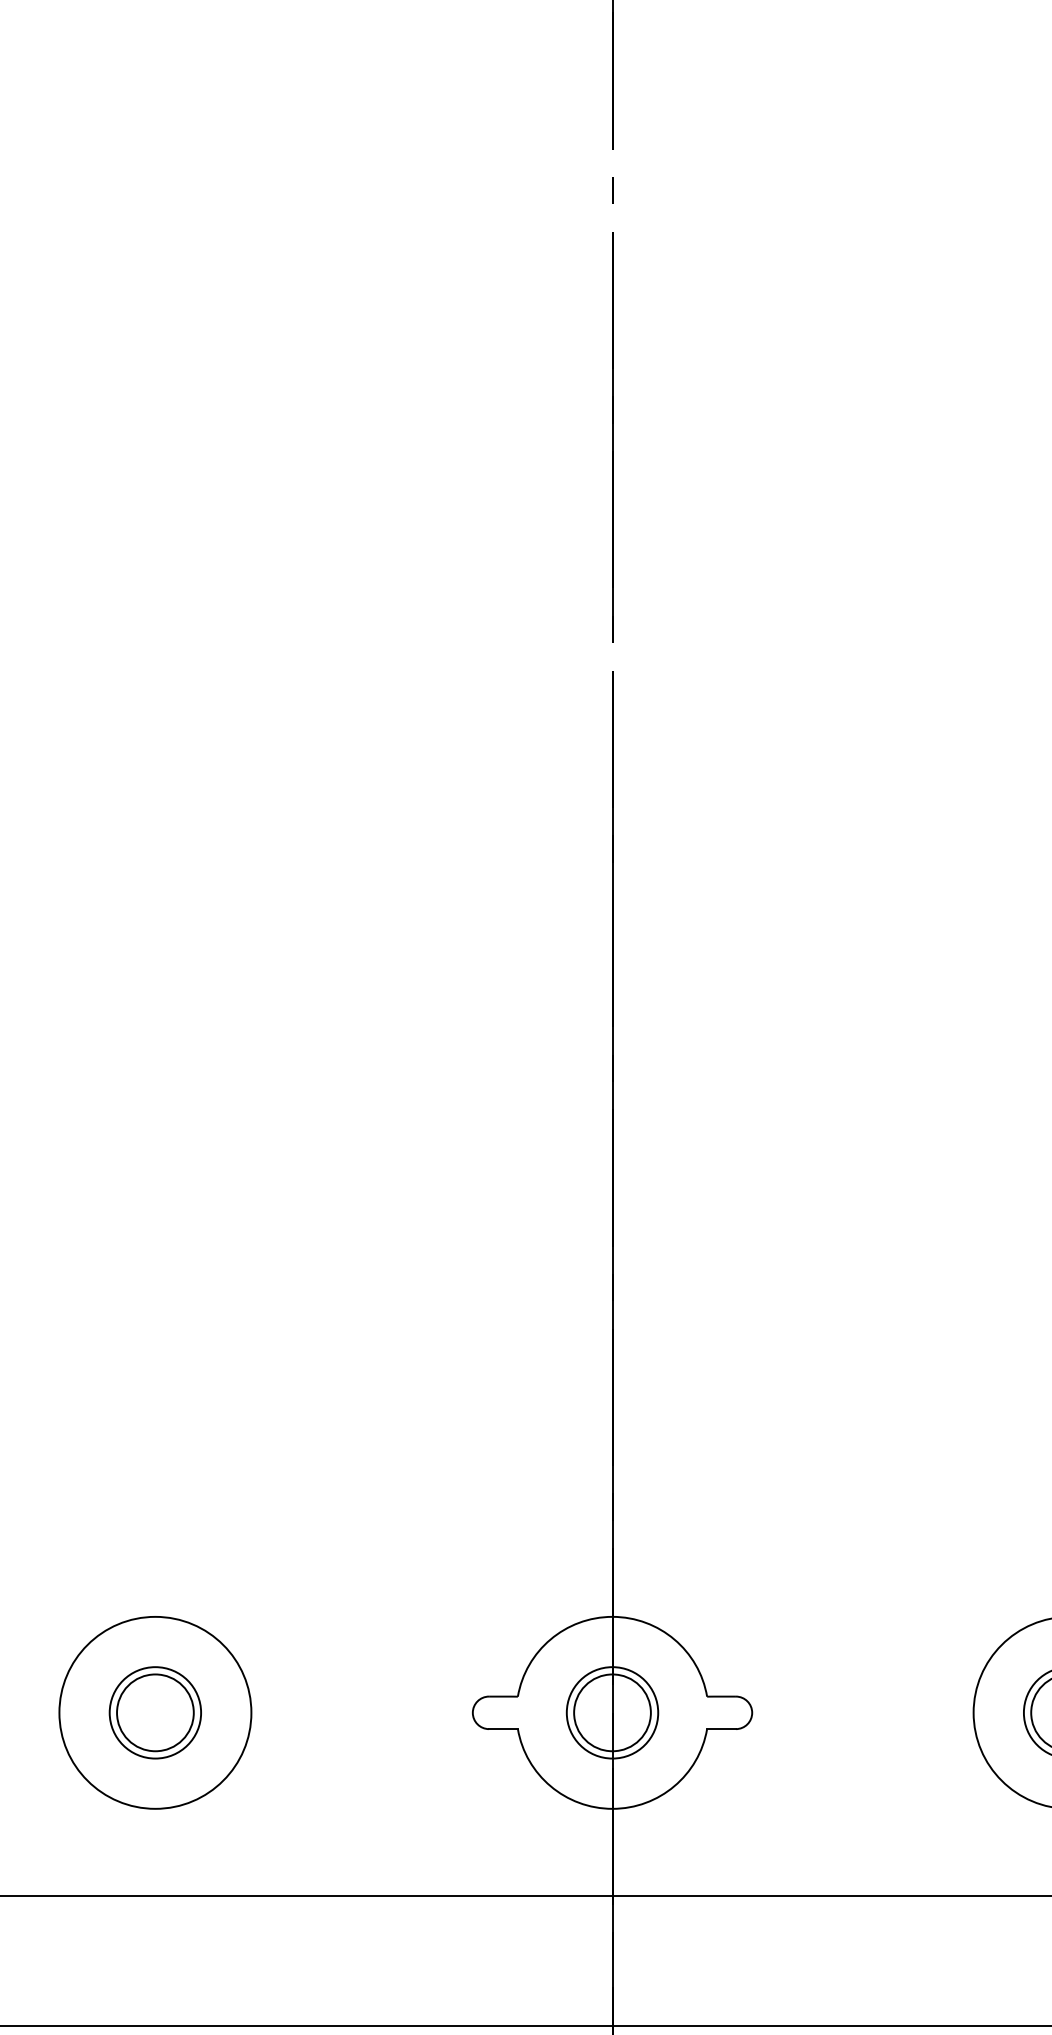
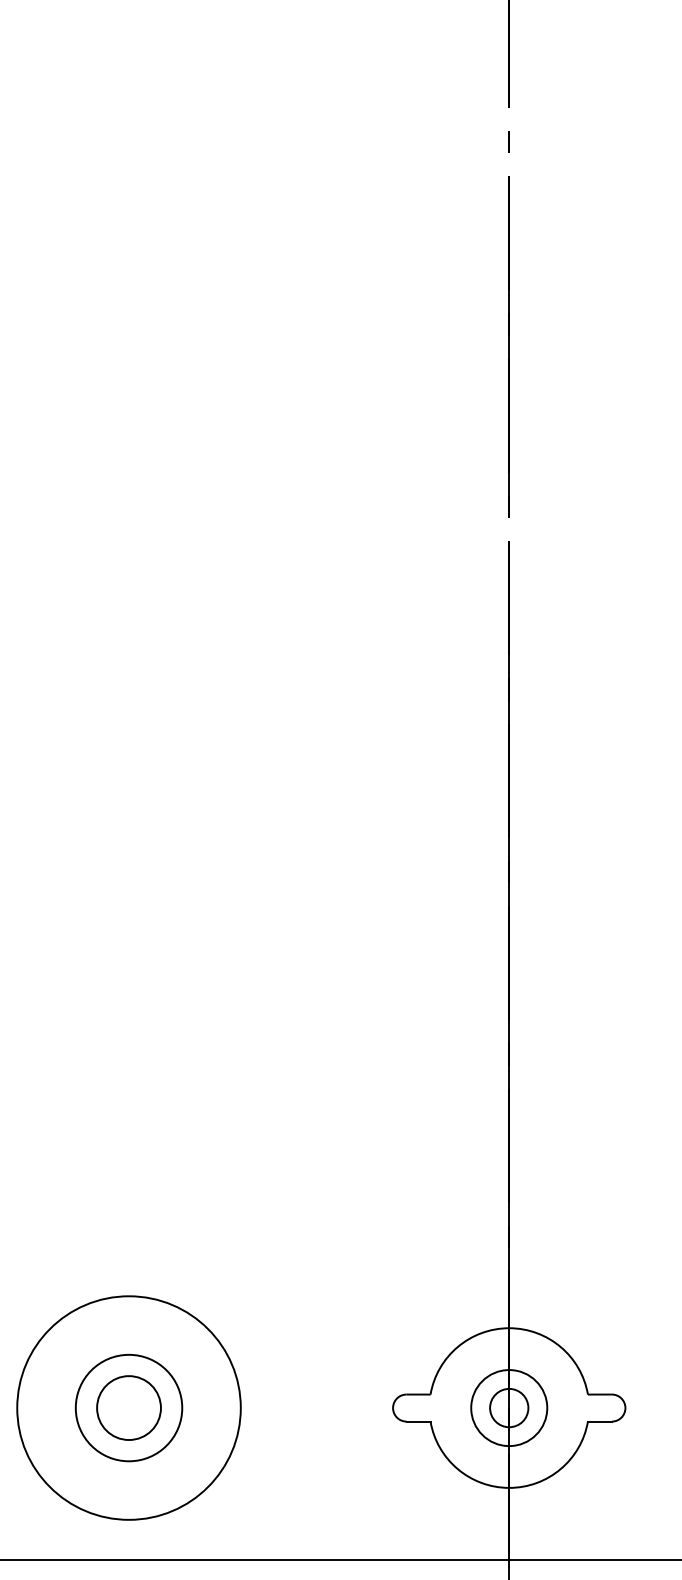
circle: (155, 1712) -> (129, 1407), size x1.4
circle: (155, 1712) -> (129, 1407), size x1.4
circle: (612, 1712) -> (509, 1407), size x0.6

